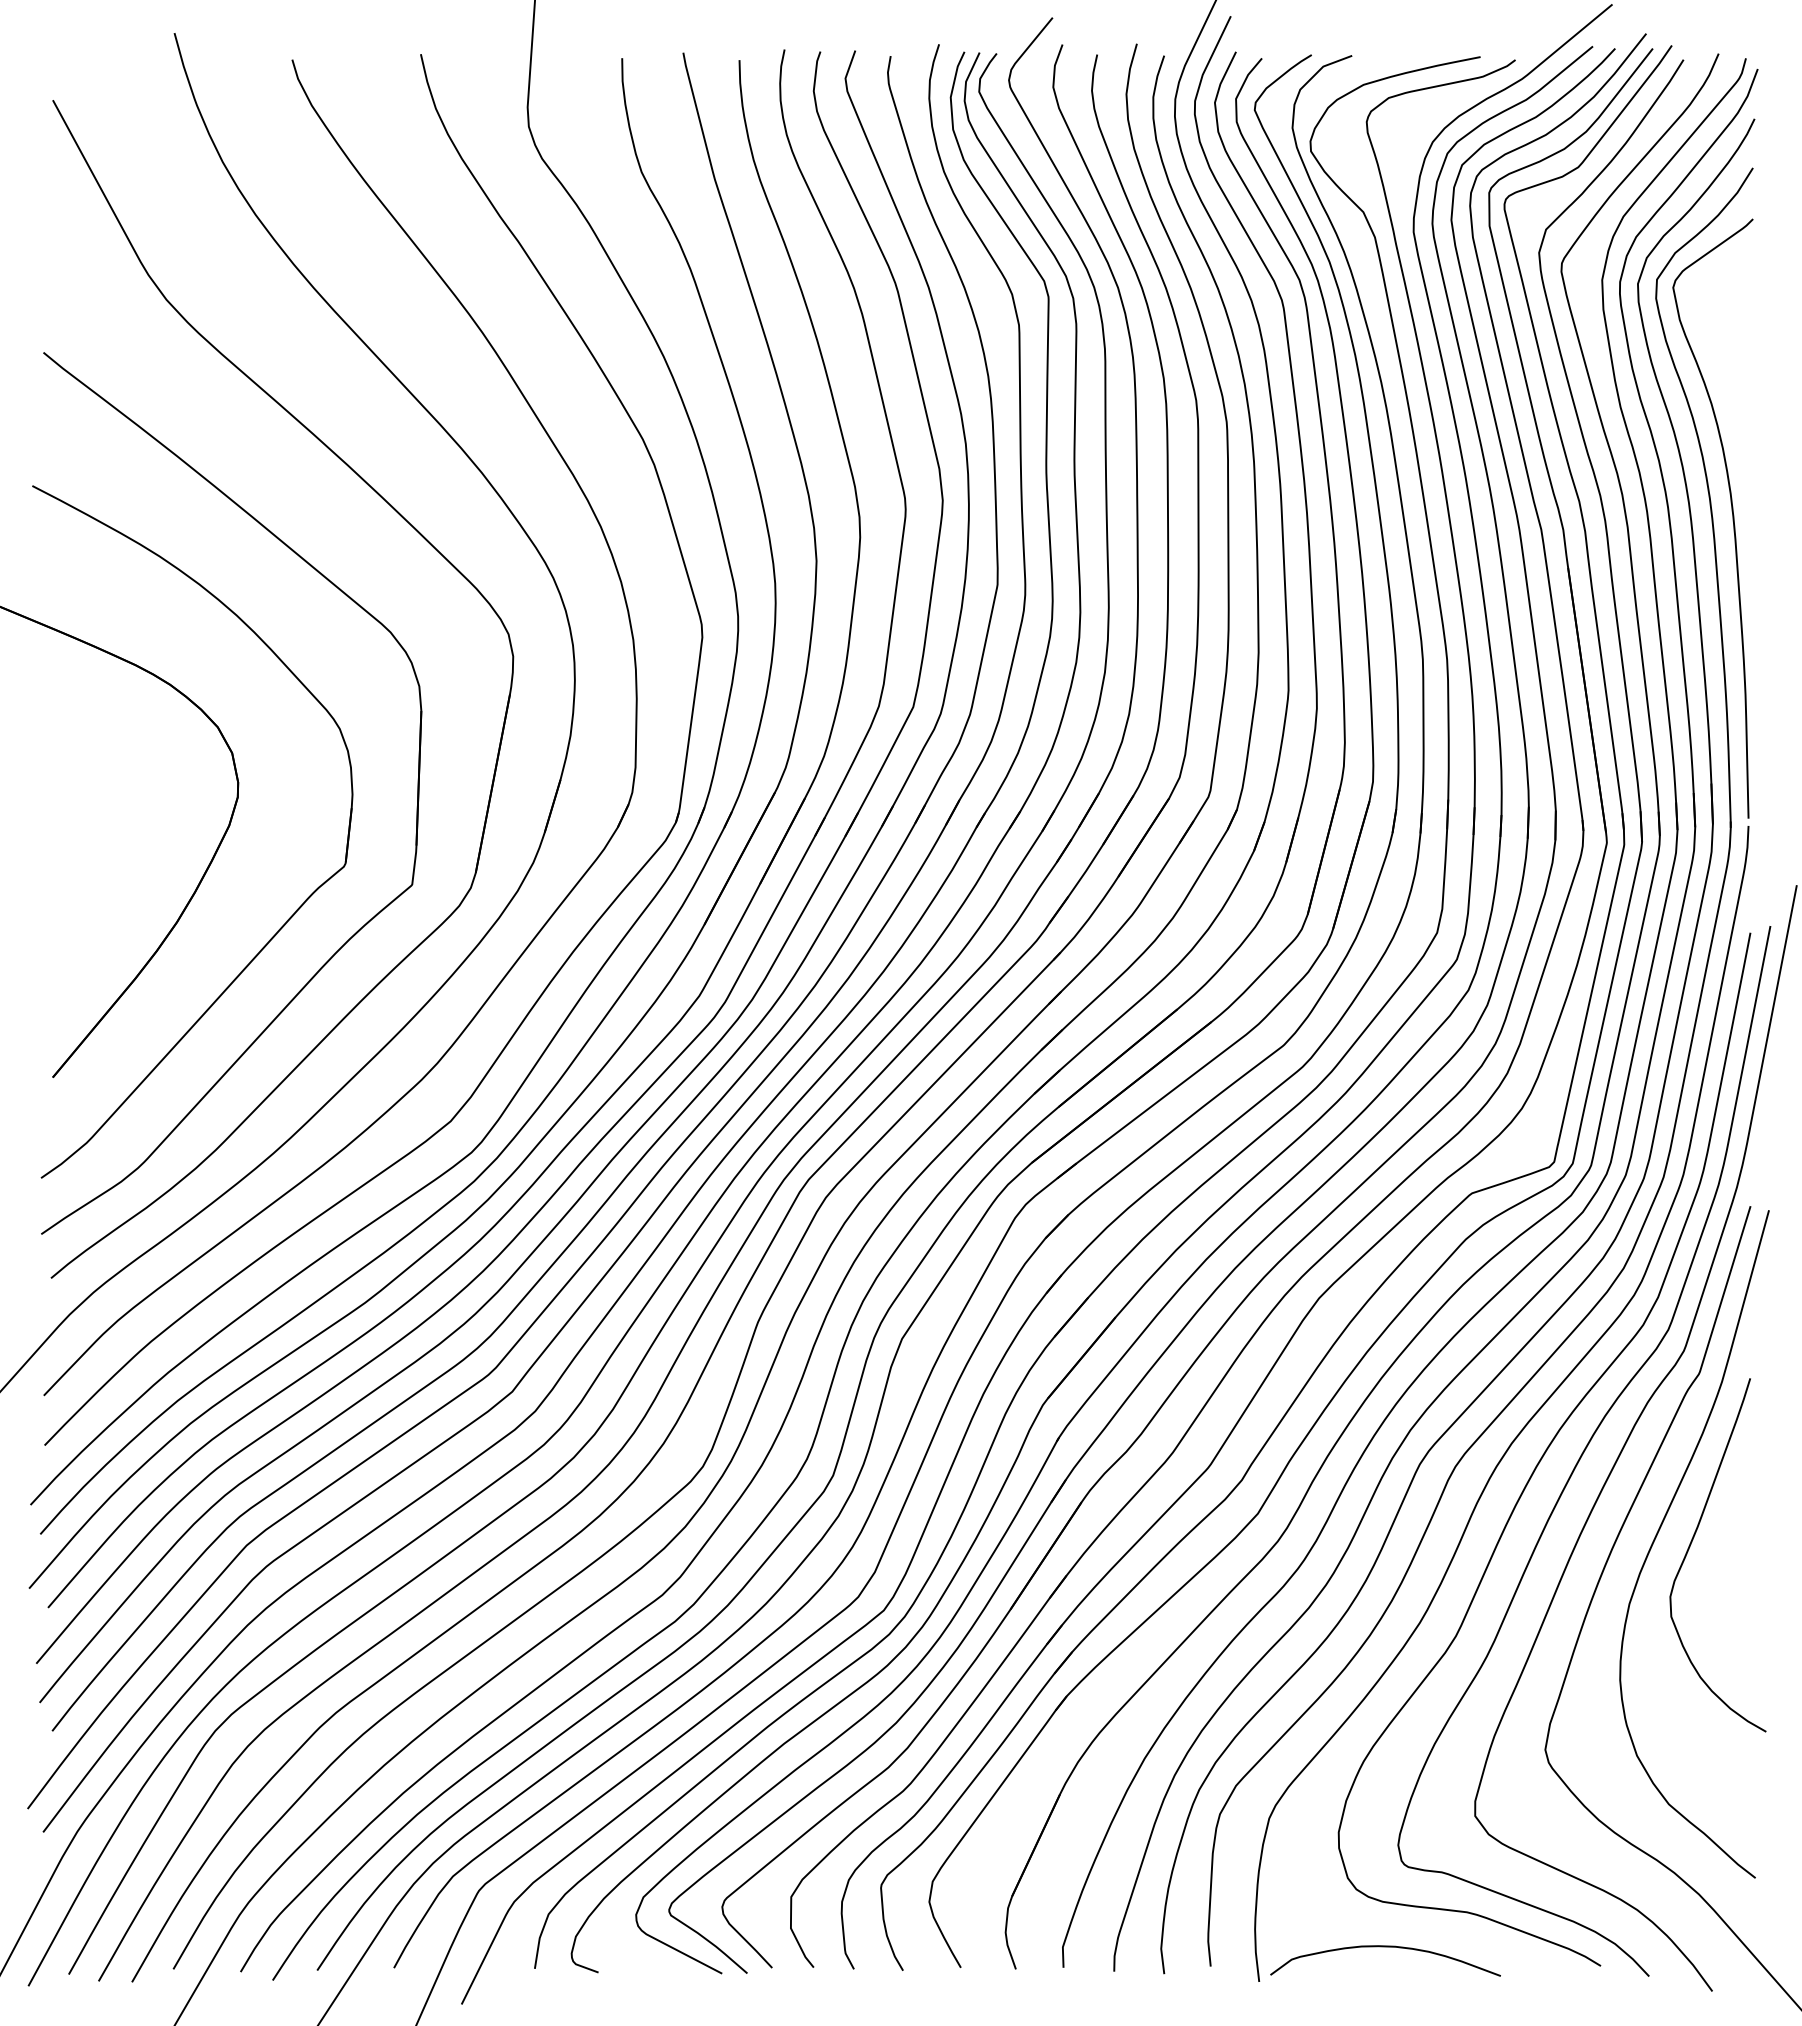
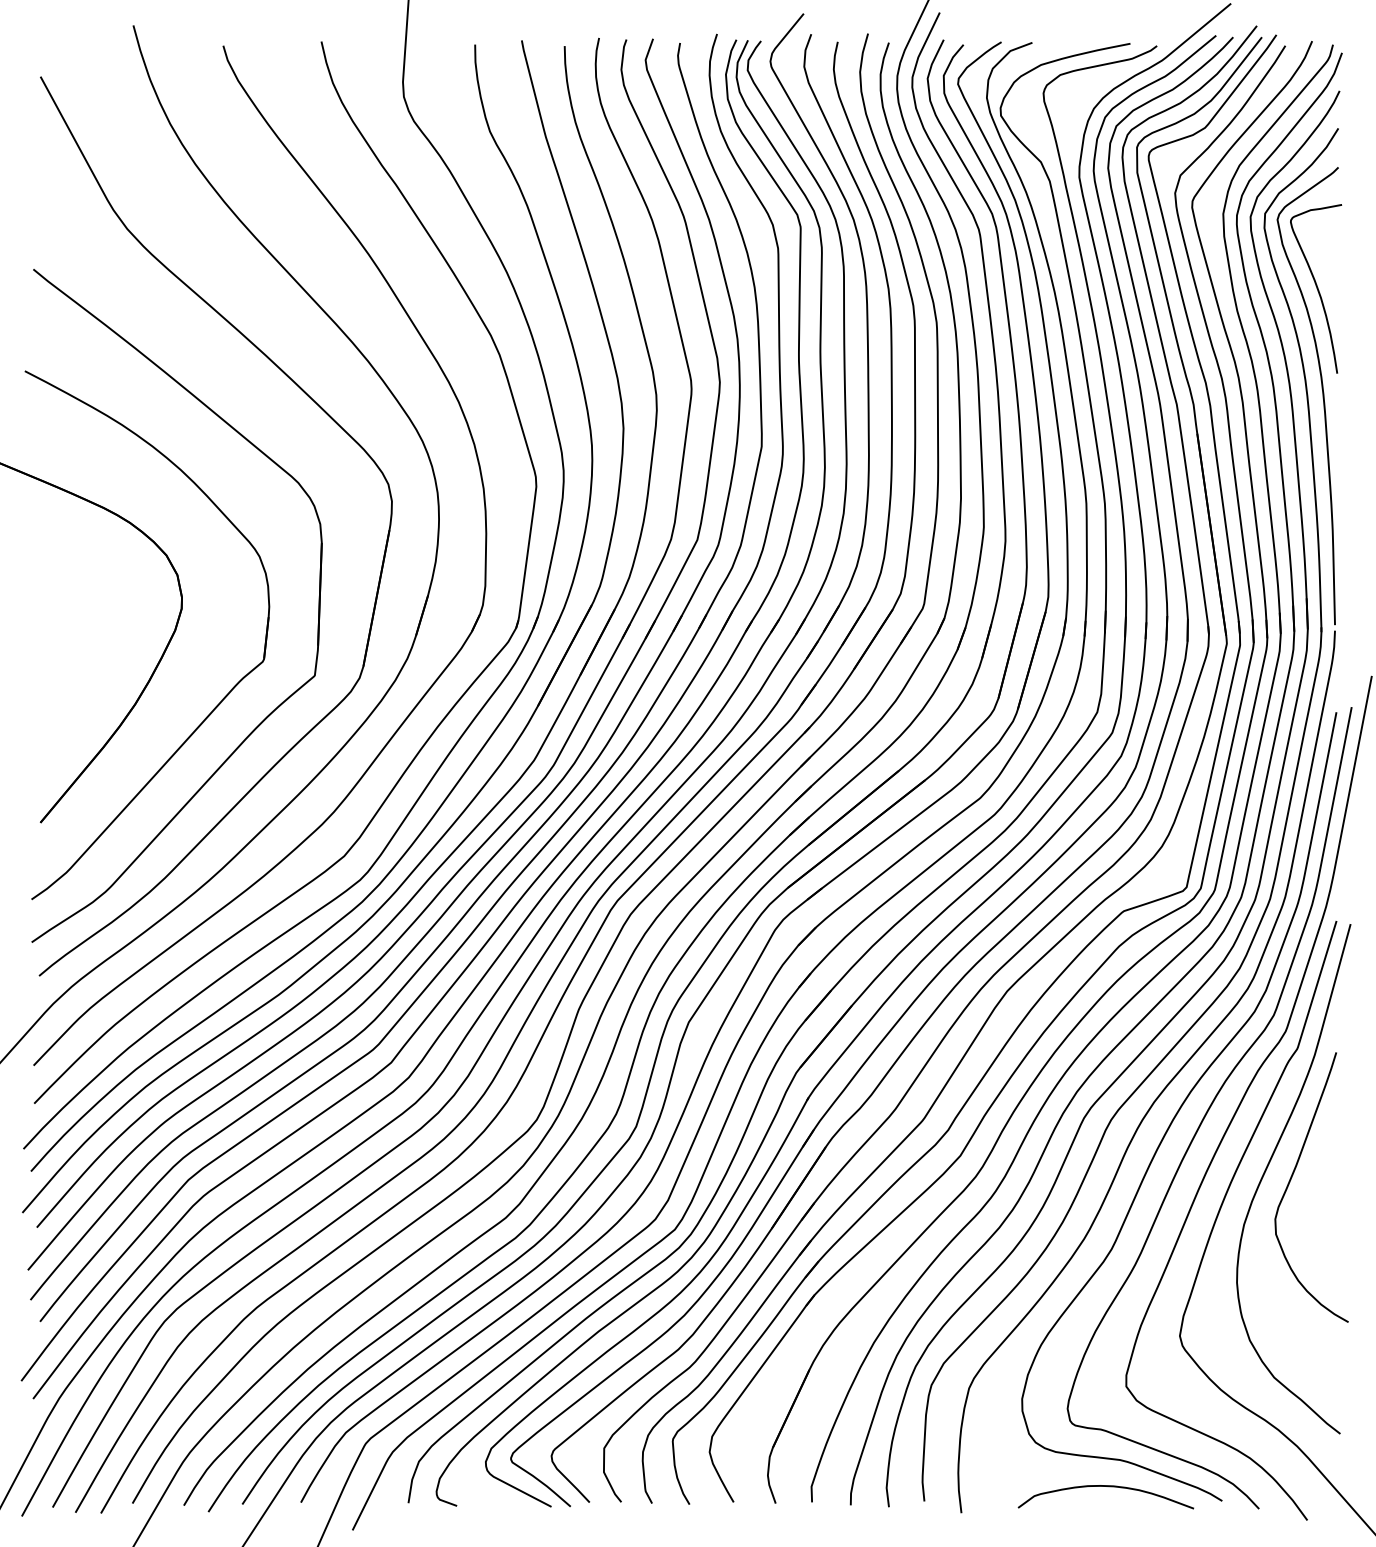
curve: (1724, 377) -> (1316, 288), added
curve: (1385, 1947) -> (1105, 1486), moved

